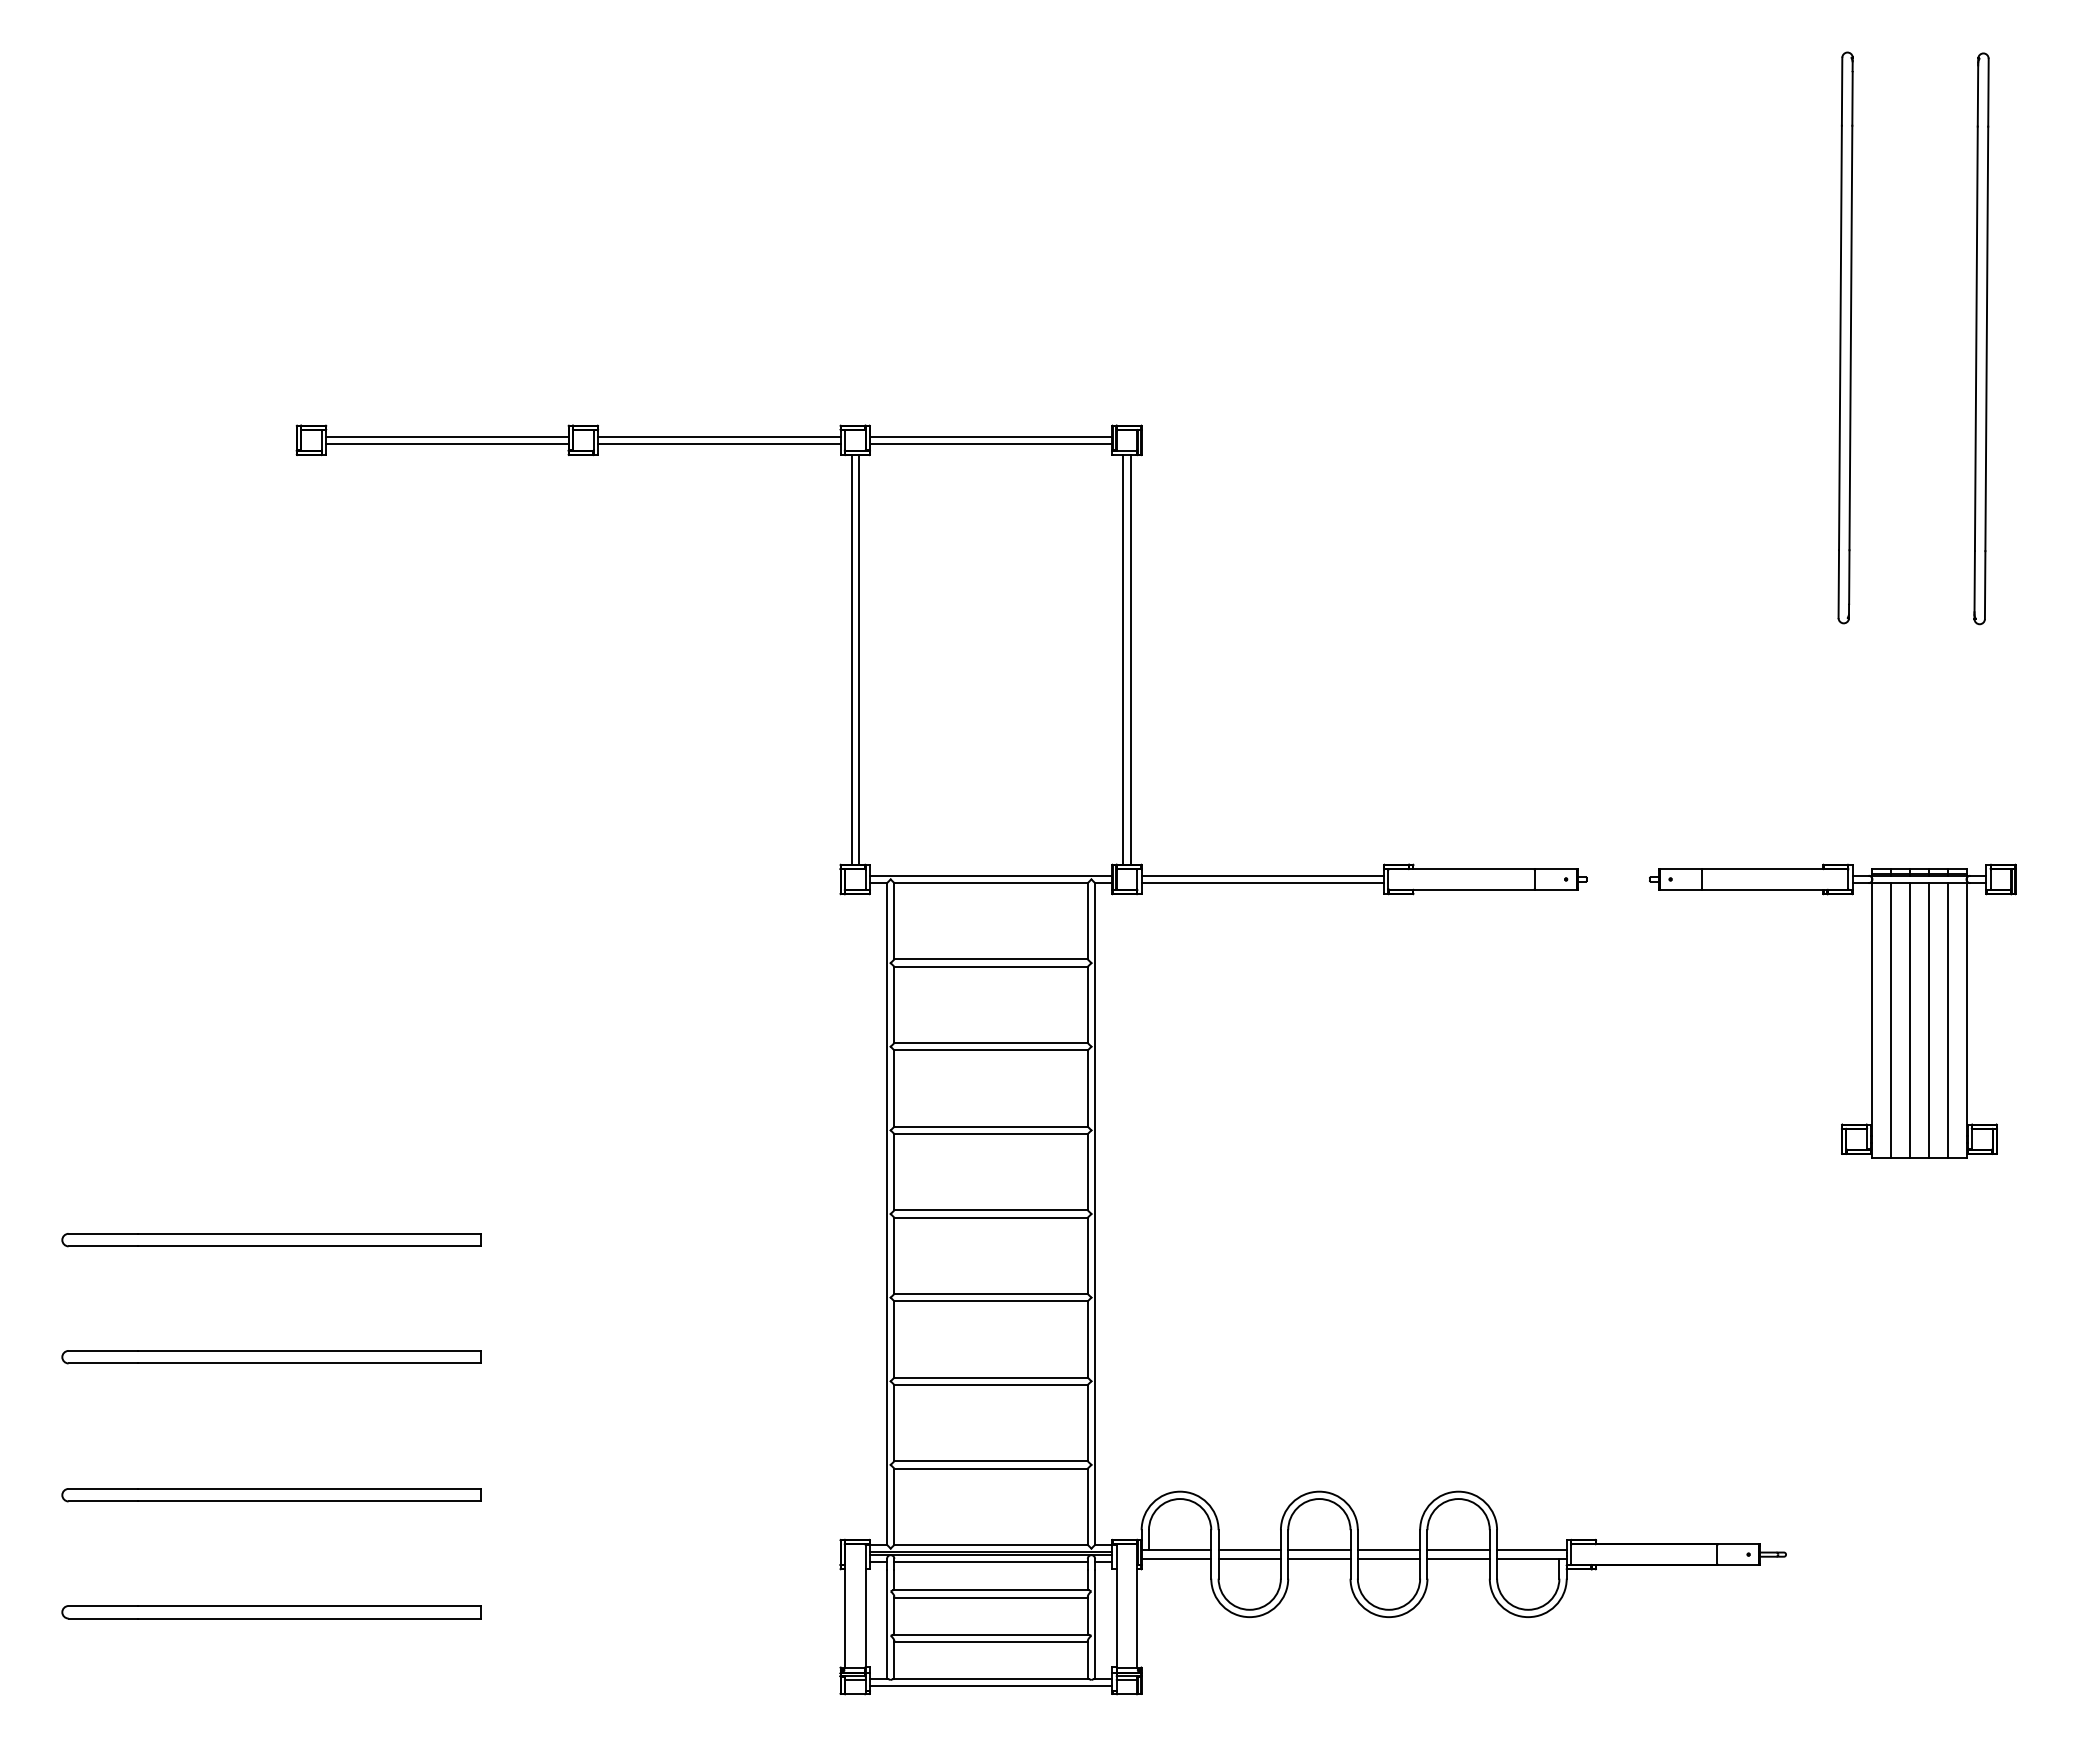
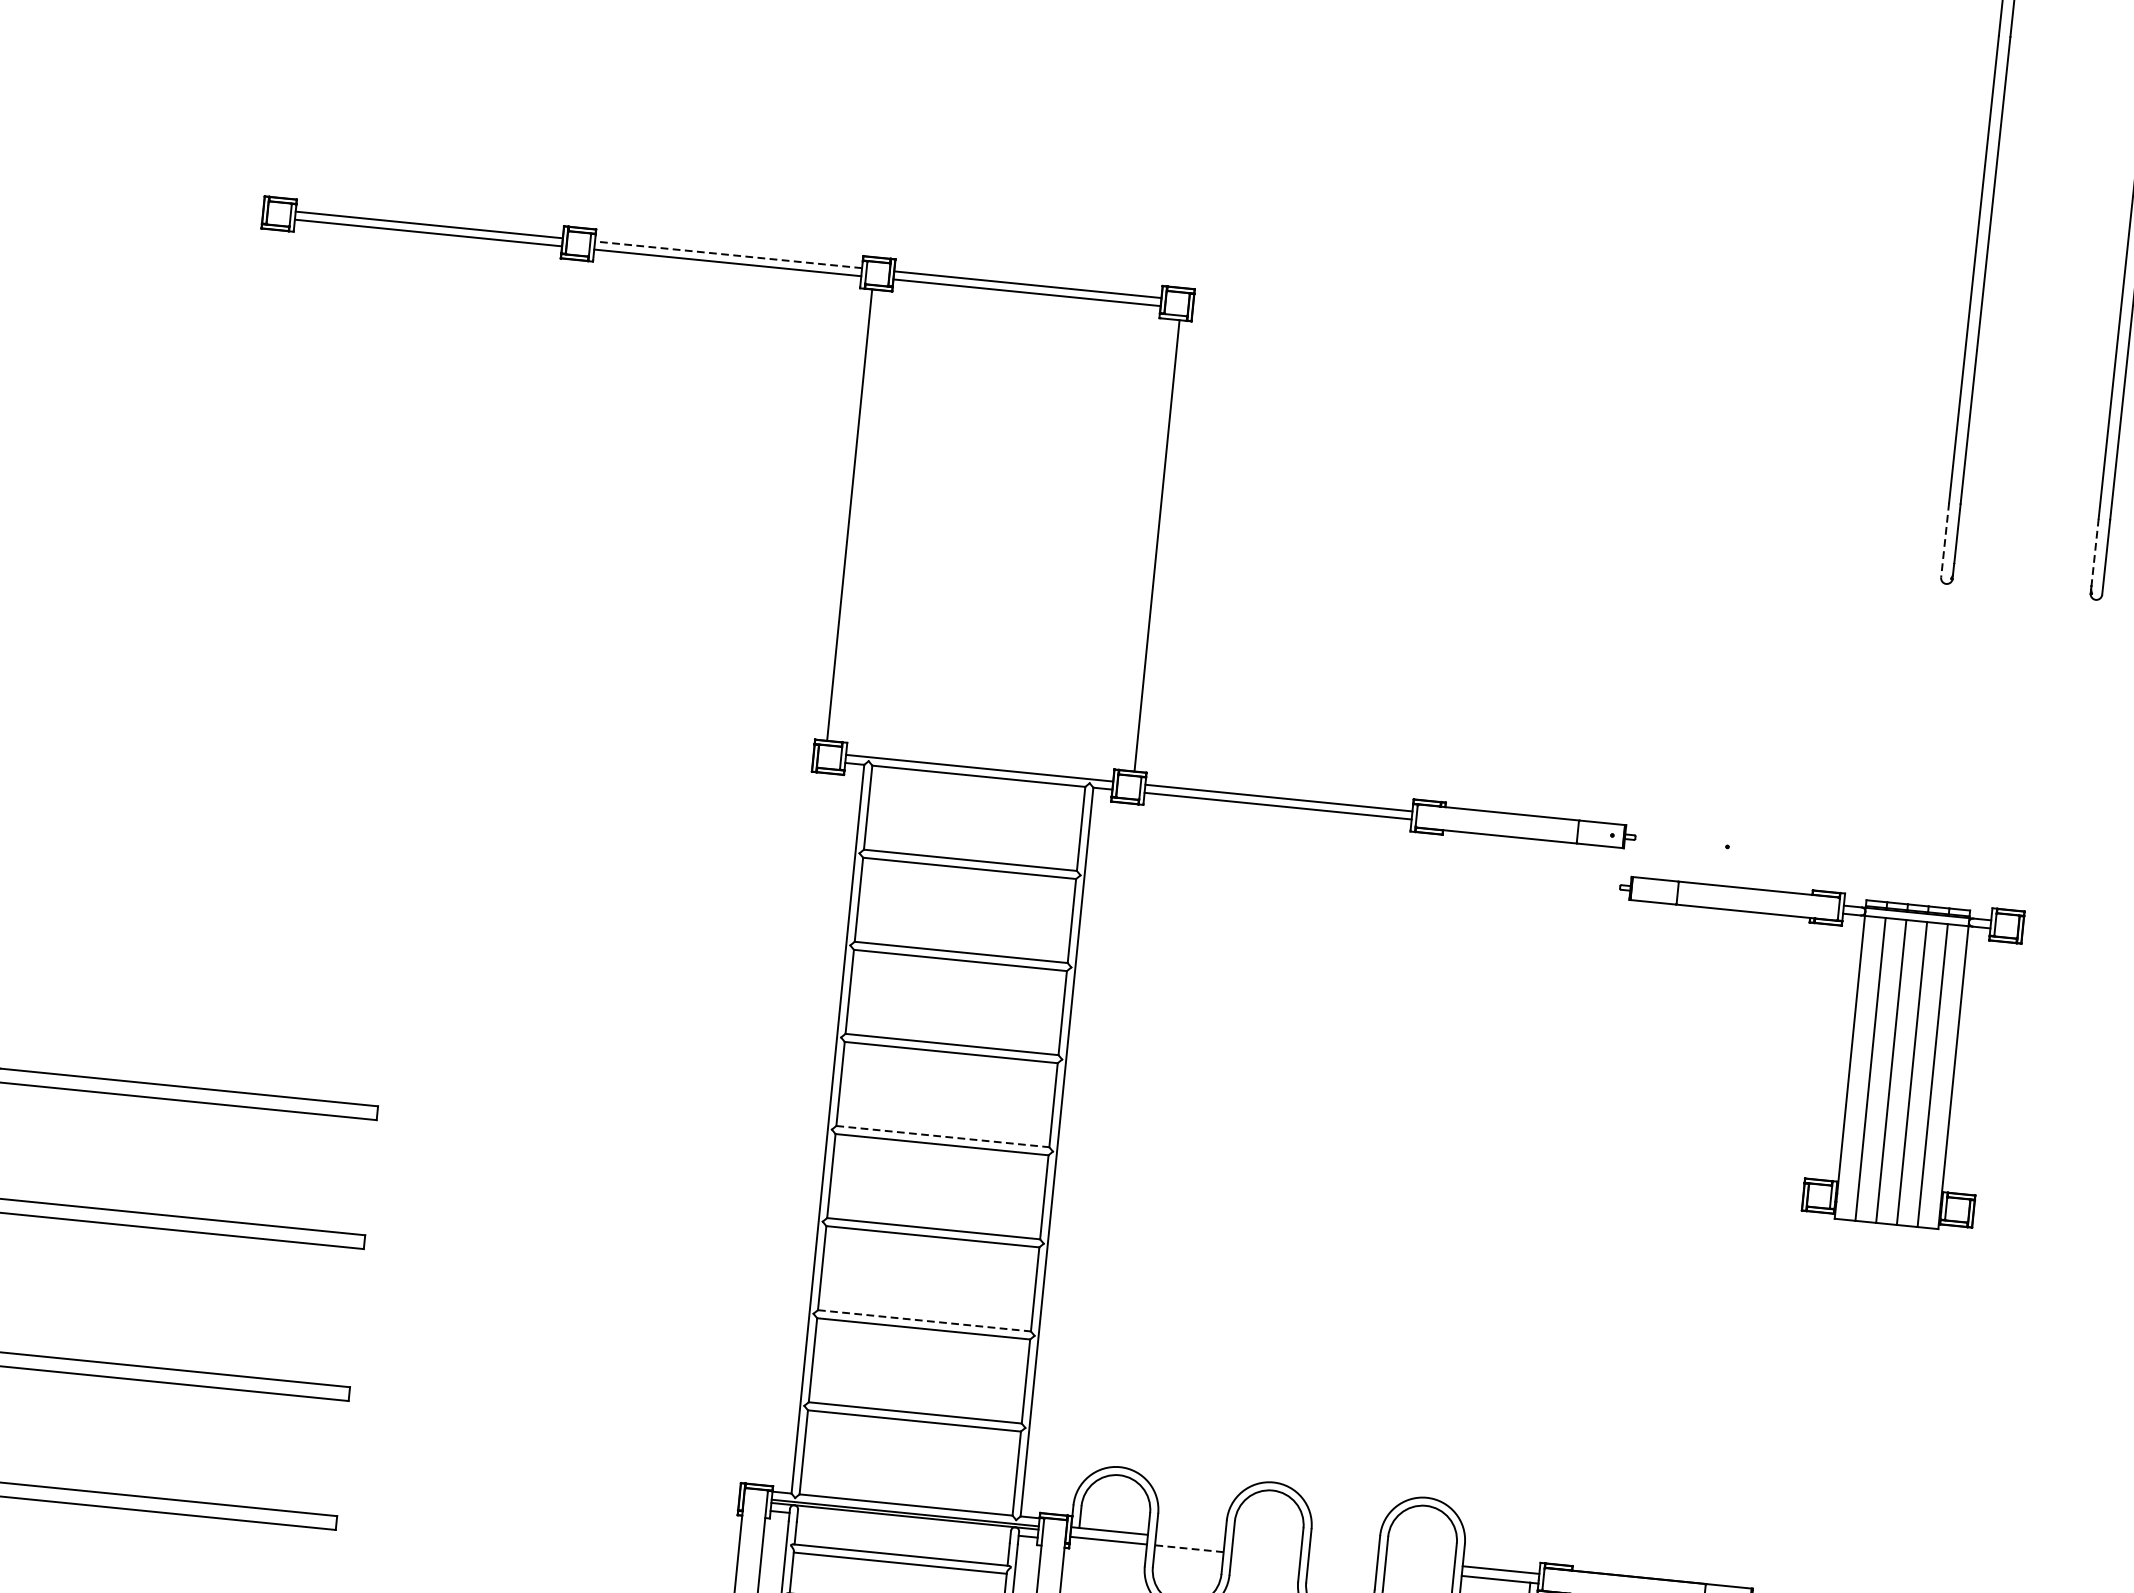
line: (718, 436) -> (727, 254), solid -> dashed
line: (1974, 582) -> (2094, 553), solid -> dashed
line: (1838, 584) -> (1944, 540), solid -> dashed
line: (858, 659) -> (857, 515), removed
line: (1123, 659) -> (1149, 544), removed
part: (1871, 1010) -> (1849, 1056), moved
line: (991, 1210) -> (943, 1136), solid -> dashed
line: (991, 1377) -> (924, 1320), solid -> dashed
line: (1249, 1550) -> (1190, 1539), removed
line: (1319, 1550) -> (1267, 1547), removed
line: (1388, 1550) -> (1343, 1554), removed
line: (1458, 1550) -> (1420, 1562), removed
line: (1249, 1558) -> (1189, 1548), solid -> dashed
line: (1319, 1558) -> (1266, 1556), removed
line: (1388, 1558) -> (1342, 1563), removed
line: (1458, 1558) -> (1419, 1571), removed
line: (990, 1562) -> (903, 1524), removed

